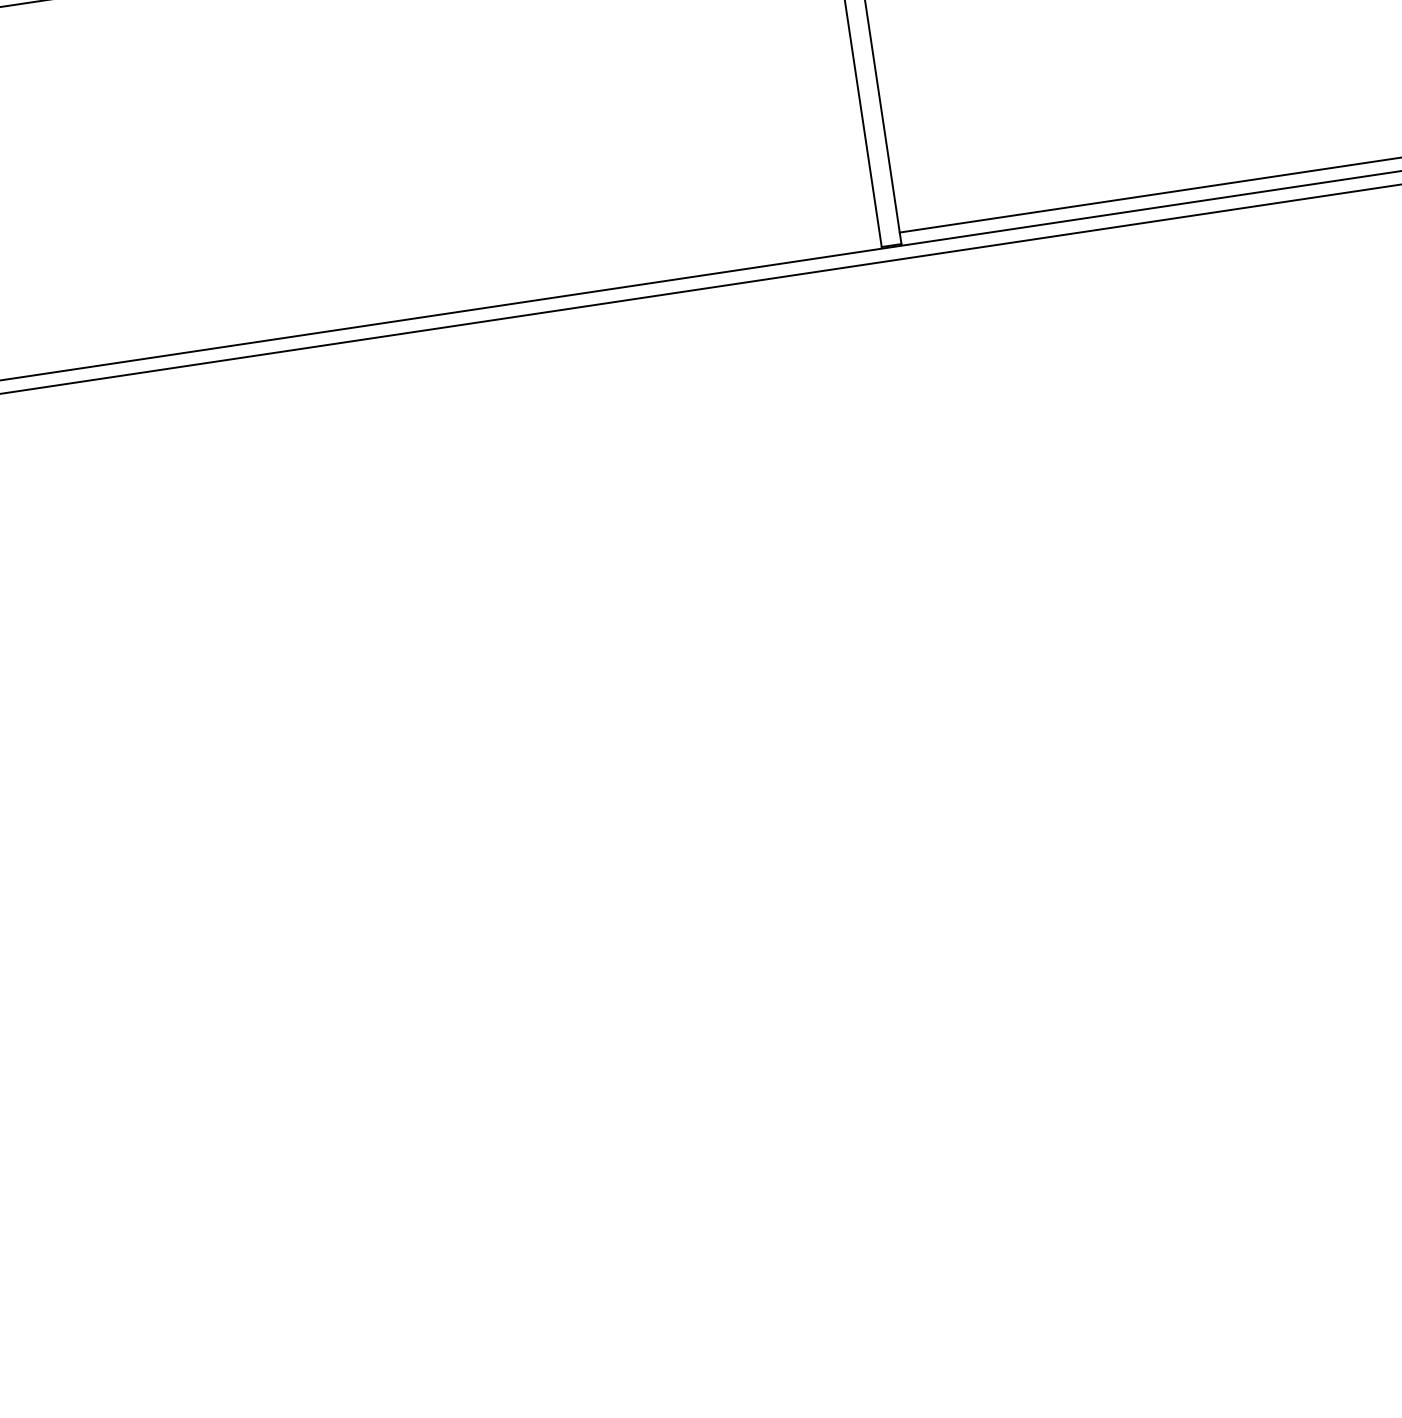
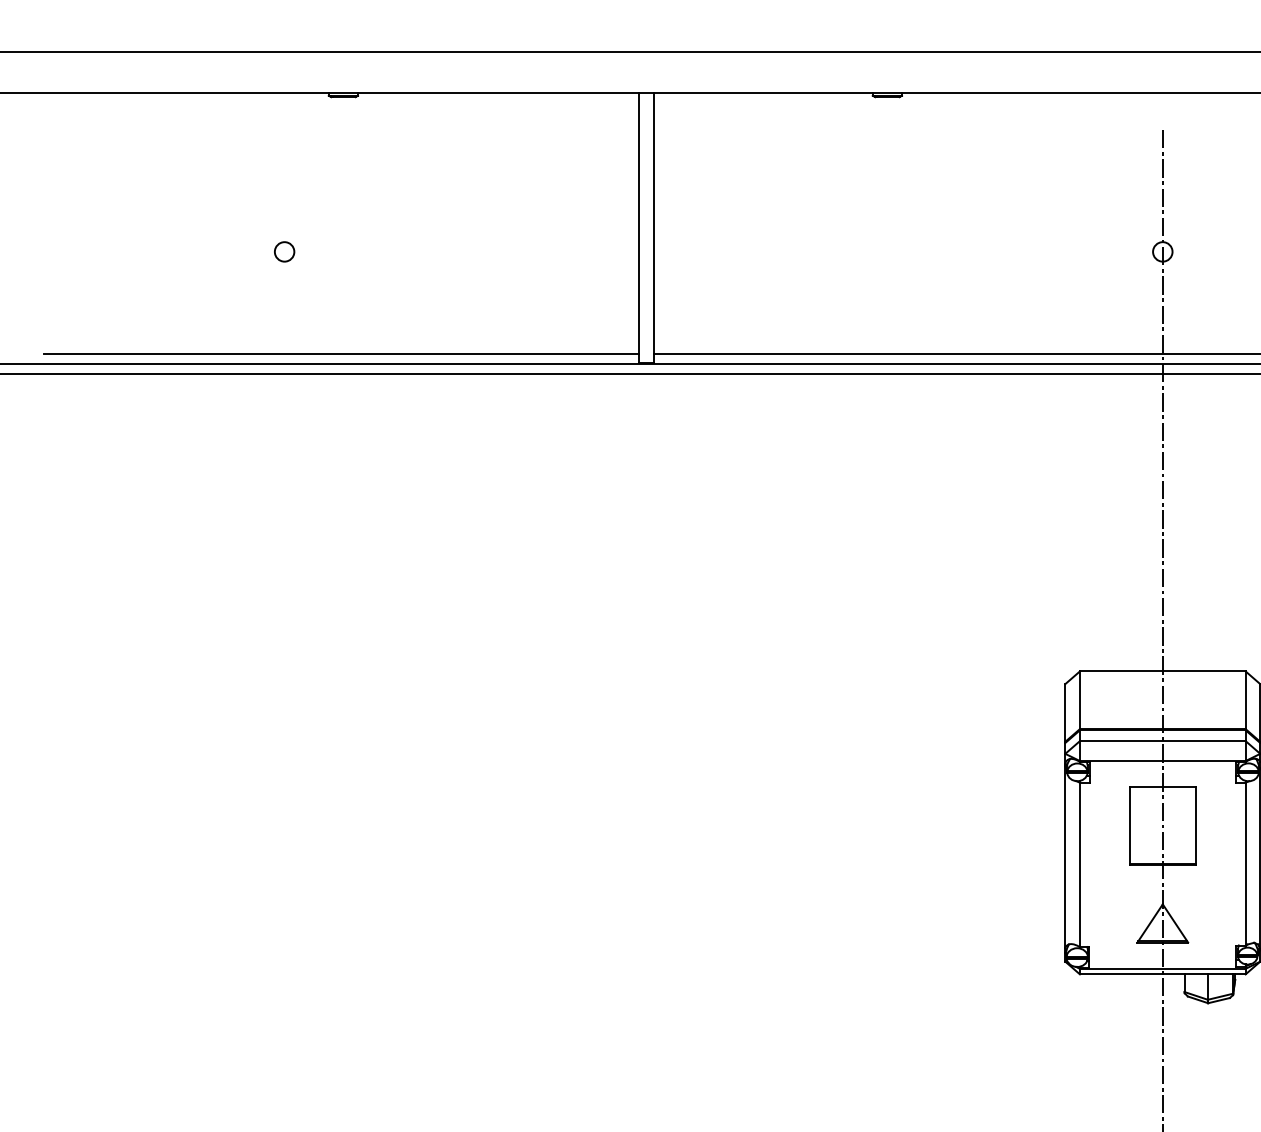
circle: (380, 168) -> (284, 251), added
line: (478, 295) -> (341, 354), added

